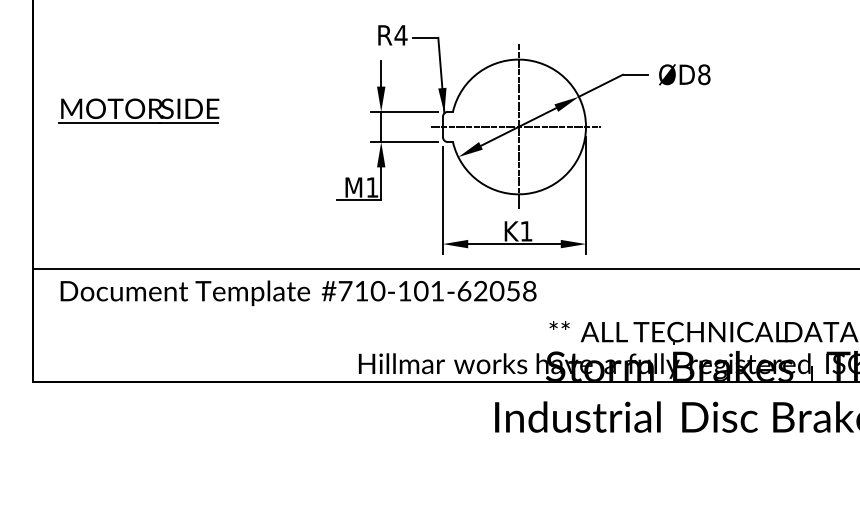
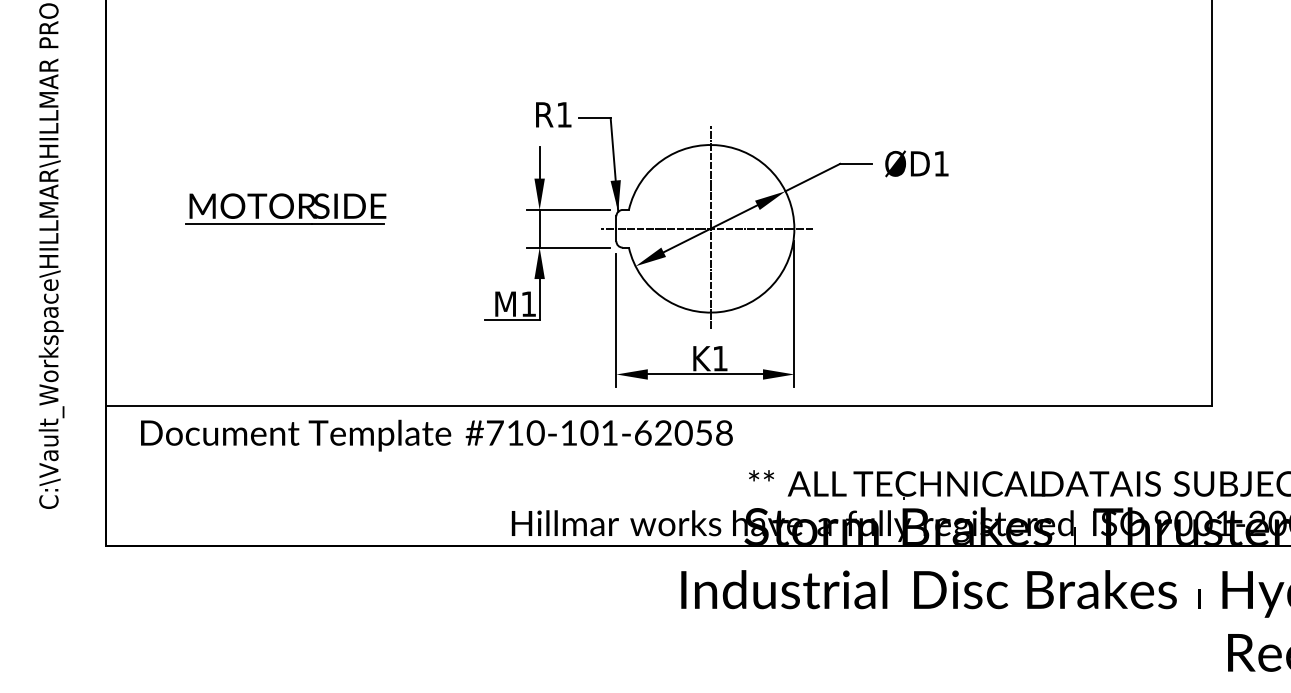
text: (401, 35) -> (564, 114), R4 -> R1
text: (704, 74) -> (941, 163), ØD8 -> ØD1
part: (138, 110) -> (285, 208), moved

